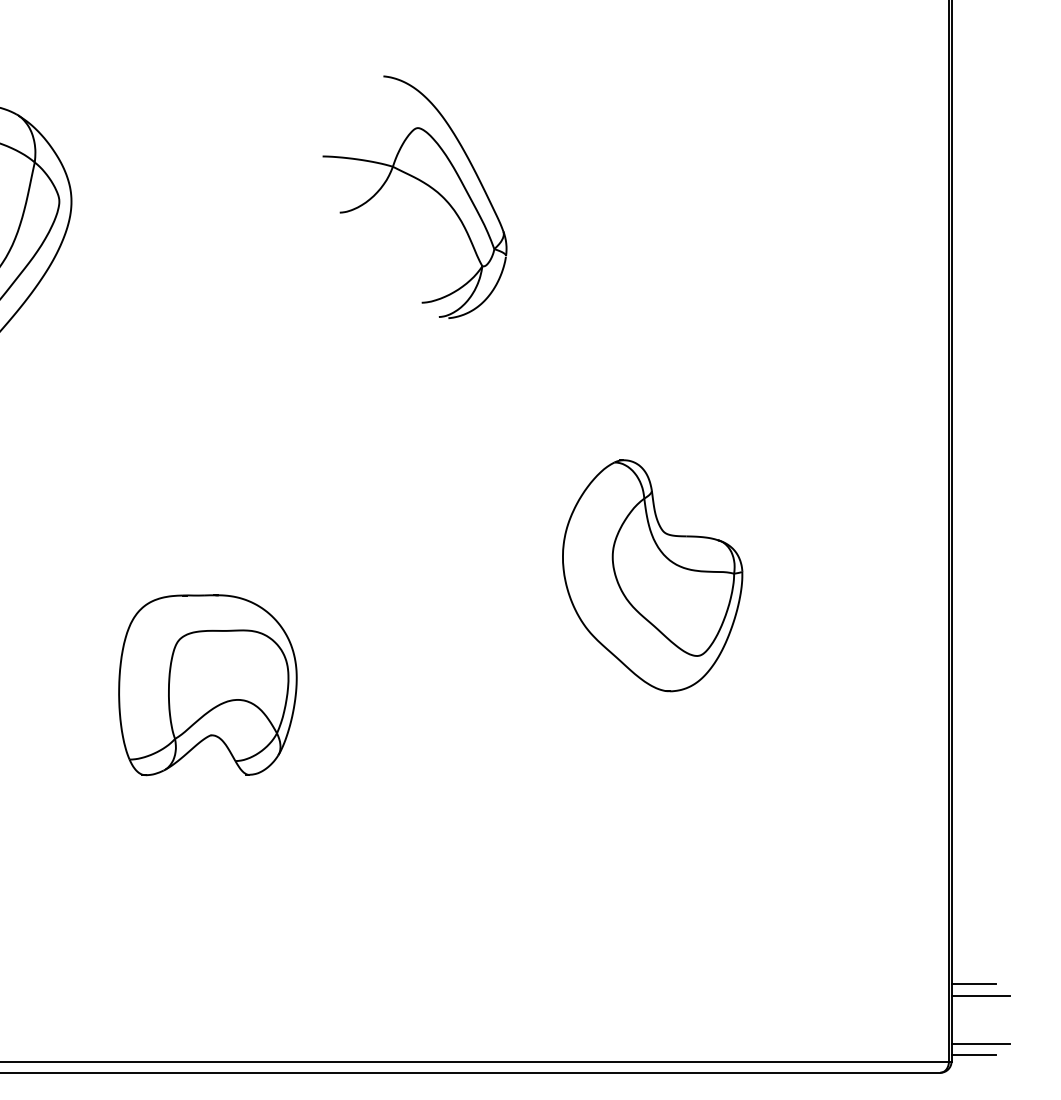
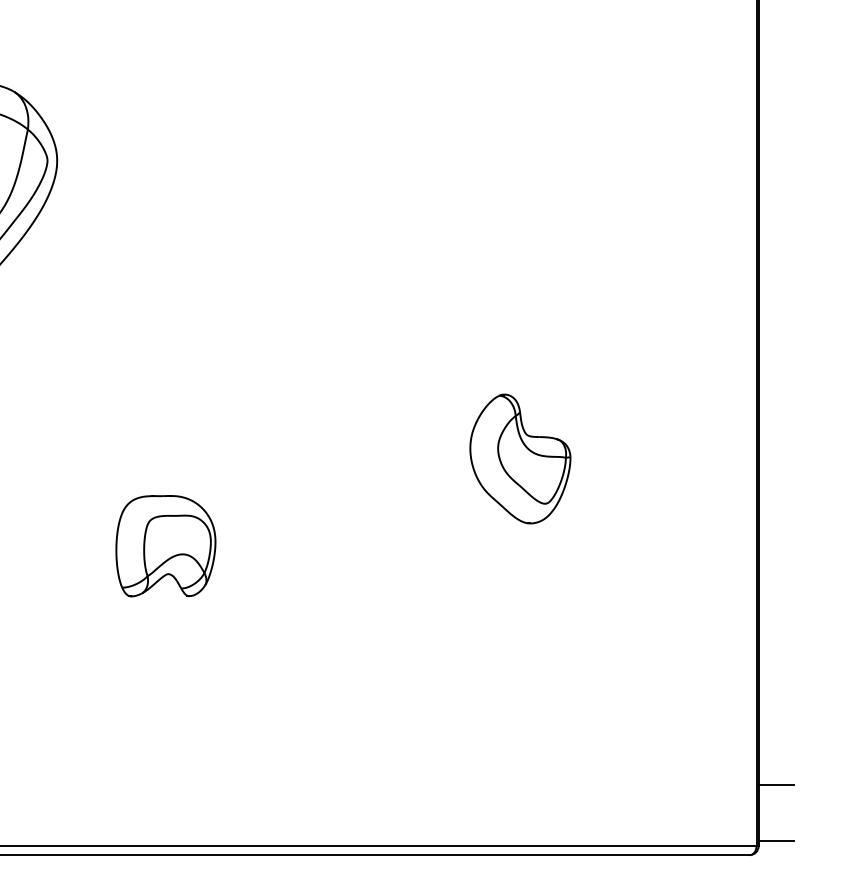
part: (424, 184) -> (338, 147), removed
part: (652, 575) -> (520, 458), size x0.7
part: (207, 684) -> (165, 545), size x0.7
line: (980, 995) -> (781, 793), removed
line: (980, 1044) -> (781, 832), removed

